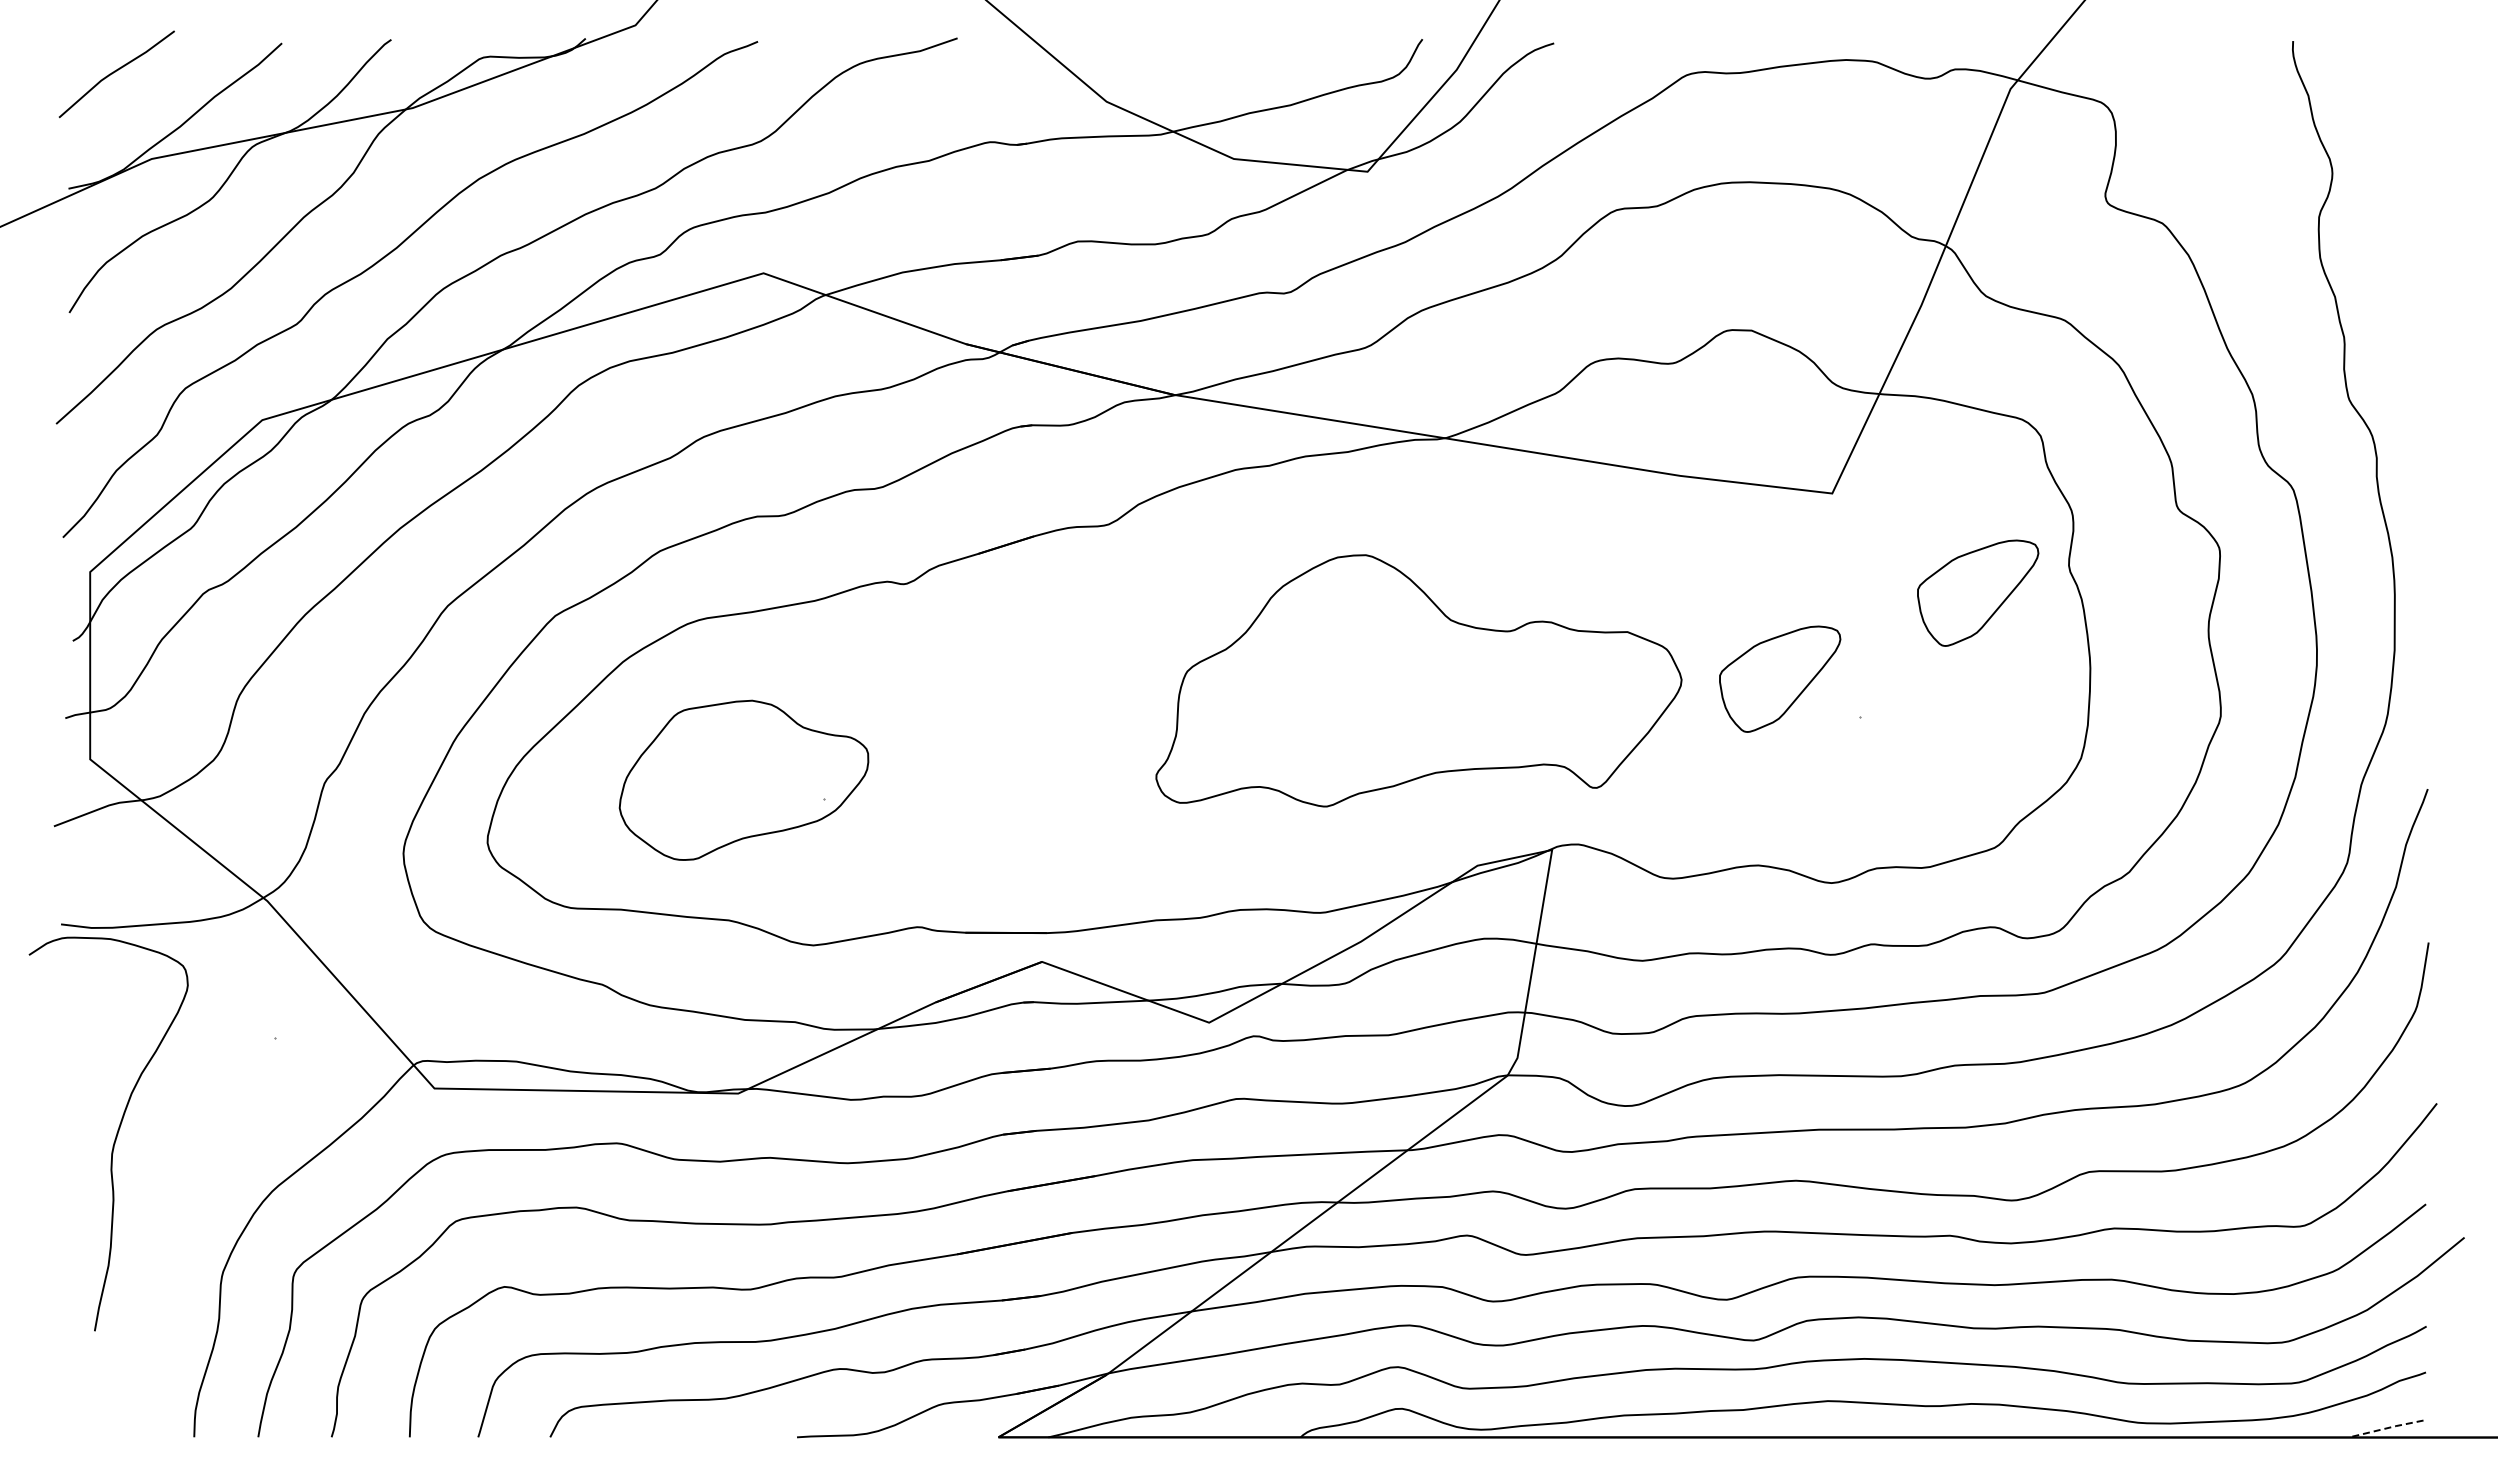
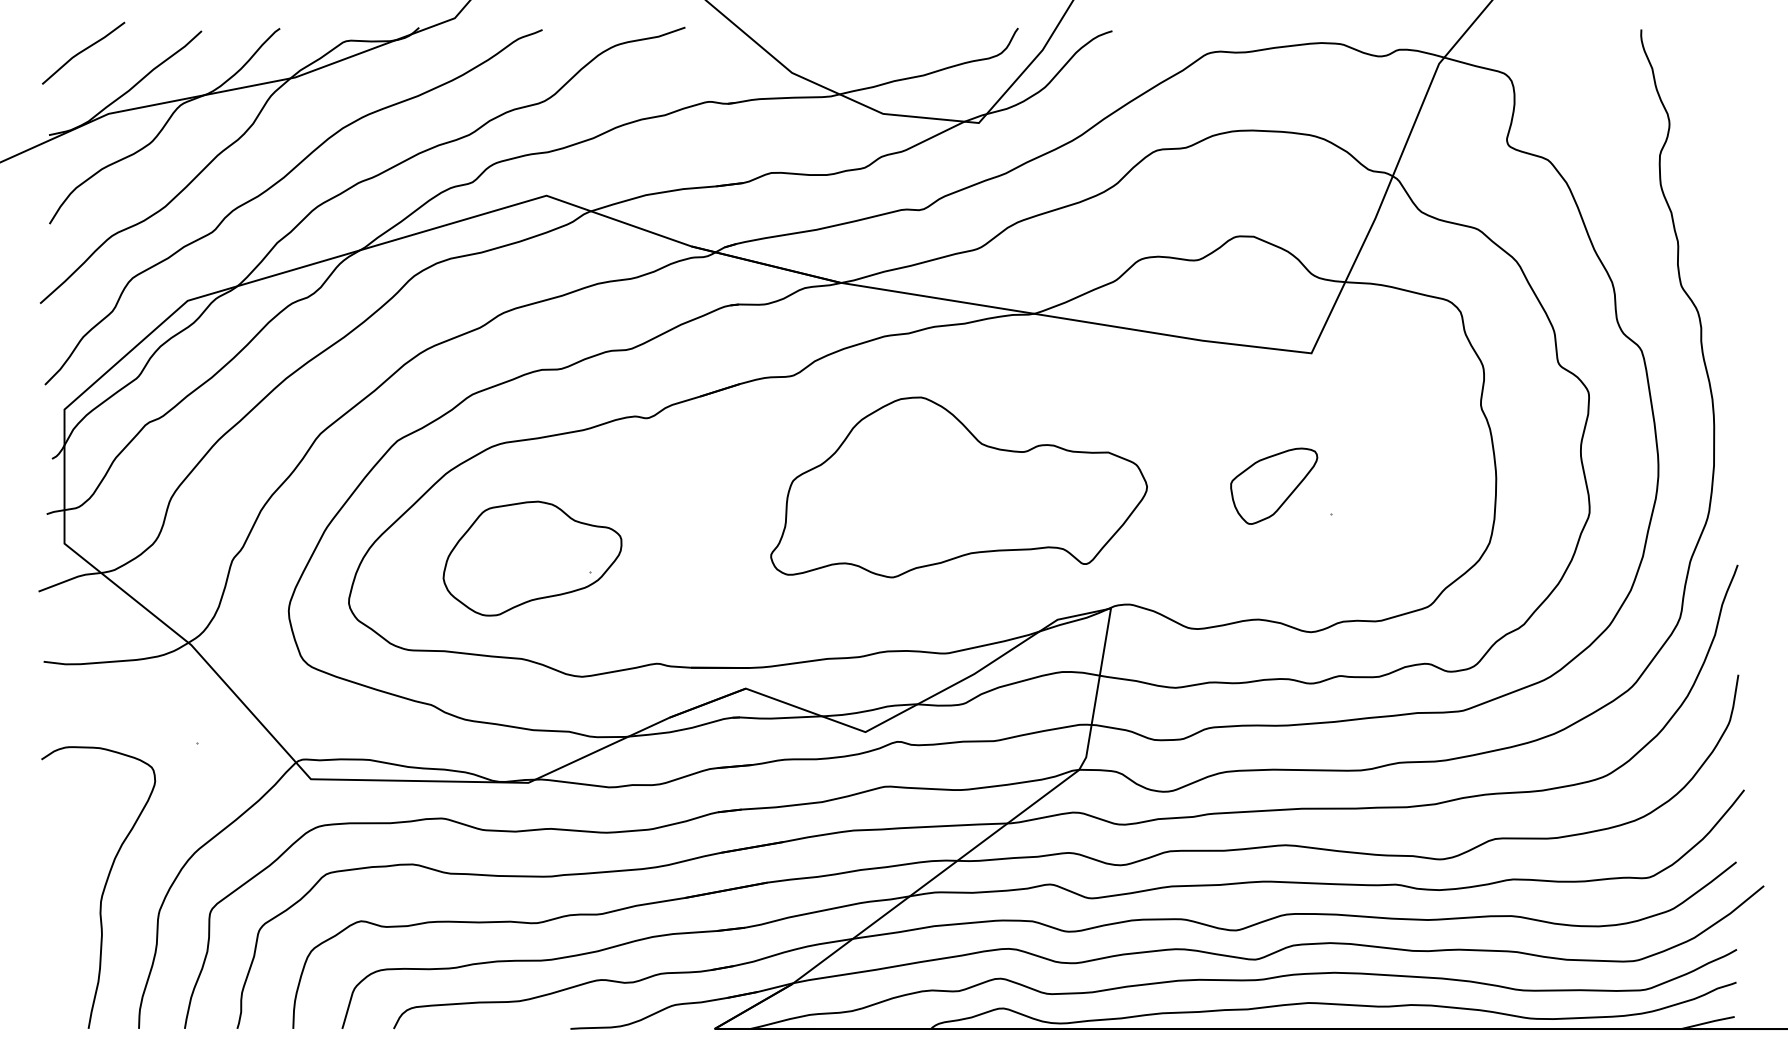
part: (1978, 592) -> (1416, 424), removed
part: (1418, 680) -> (958, 487), moved
curve: (115, 1136) -> (103, 889), moved
line: (2386, 1428) -> (1708, 1022), dashed -> solid

